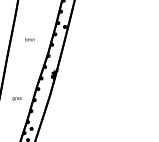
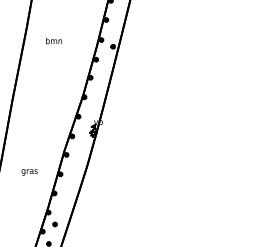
text: (29, 39) -> (53, 40), moved

